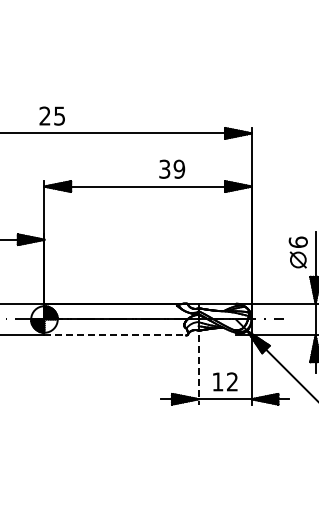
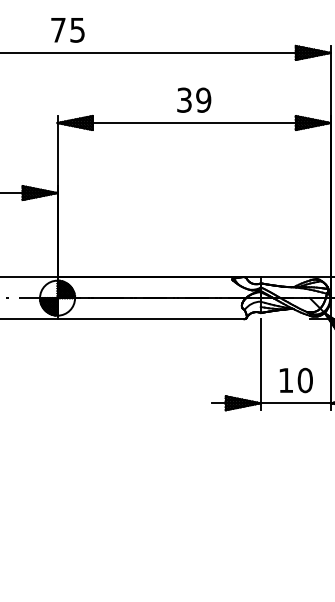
text: (44, 115) -> (57, 29), 25 -> 75
text: (172, 168) -> (194, 99), moved
line: (115, 335) -> (151, 319), dashed -> solid
line: (198, 370) -> (260, 365), dashed -> solid
text: (232, 381) -> (305, 379), 12 -> 10

